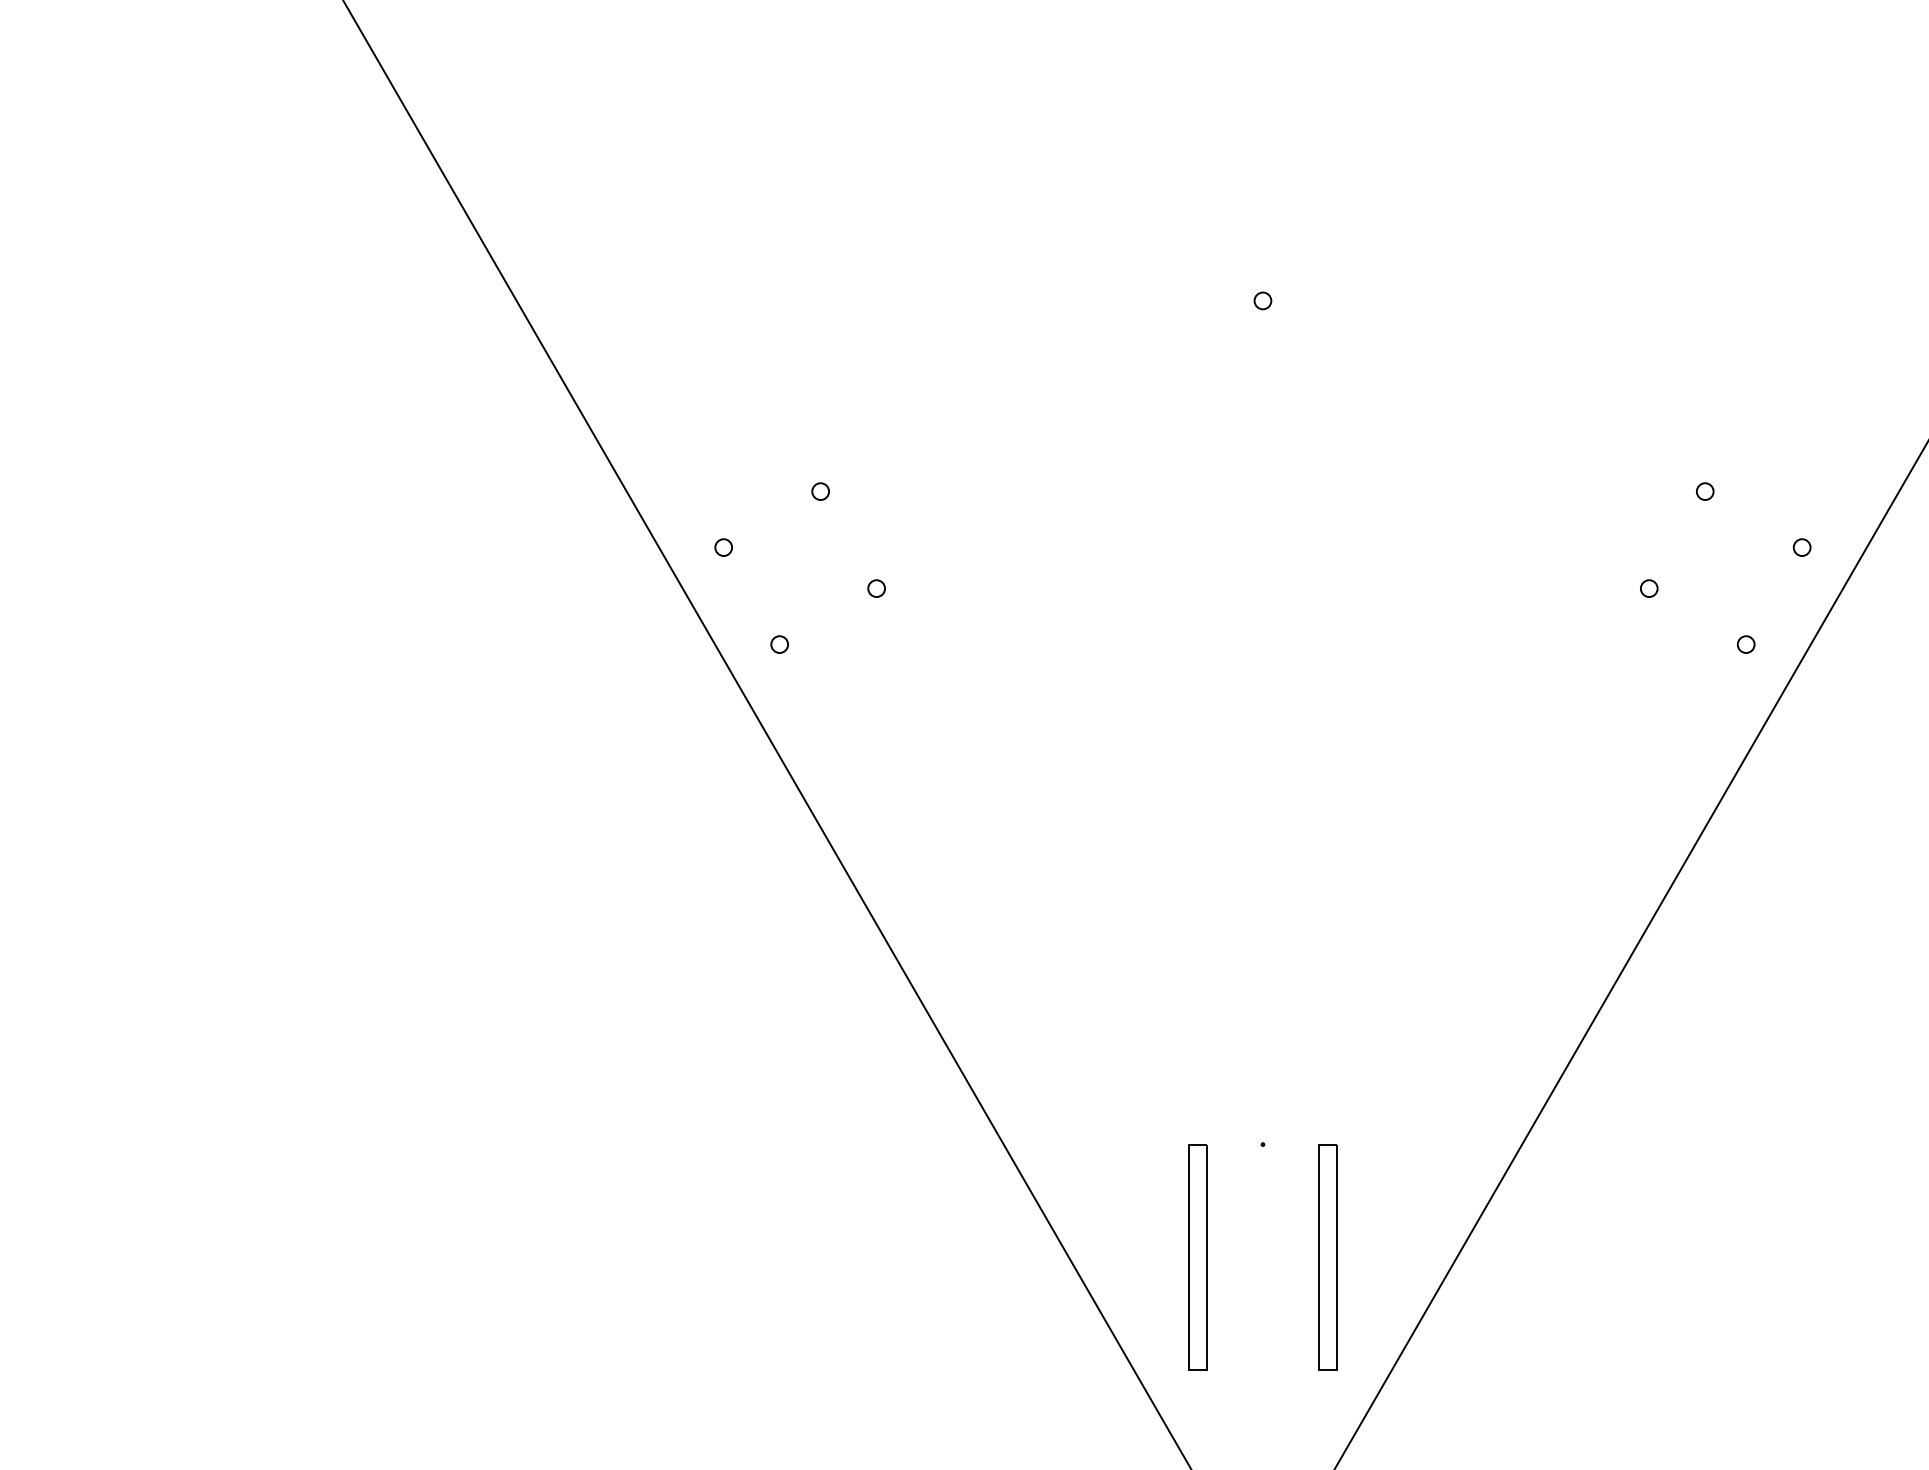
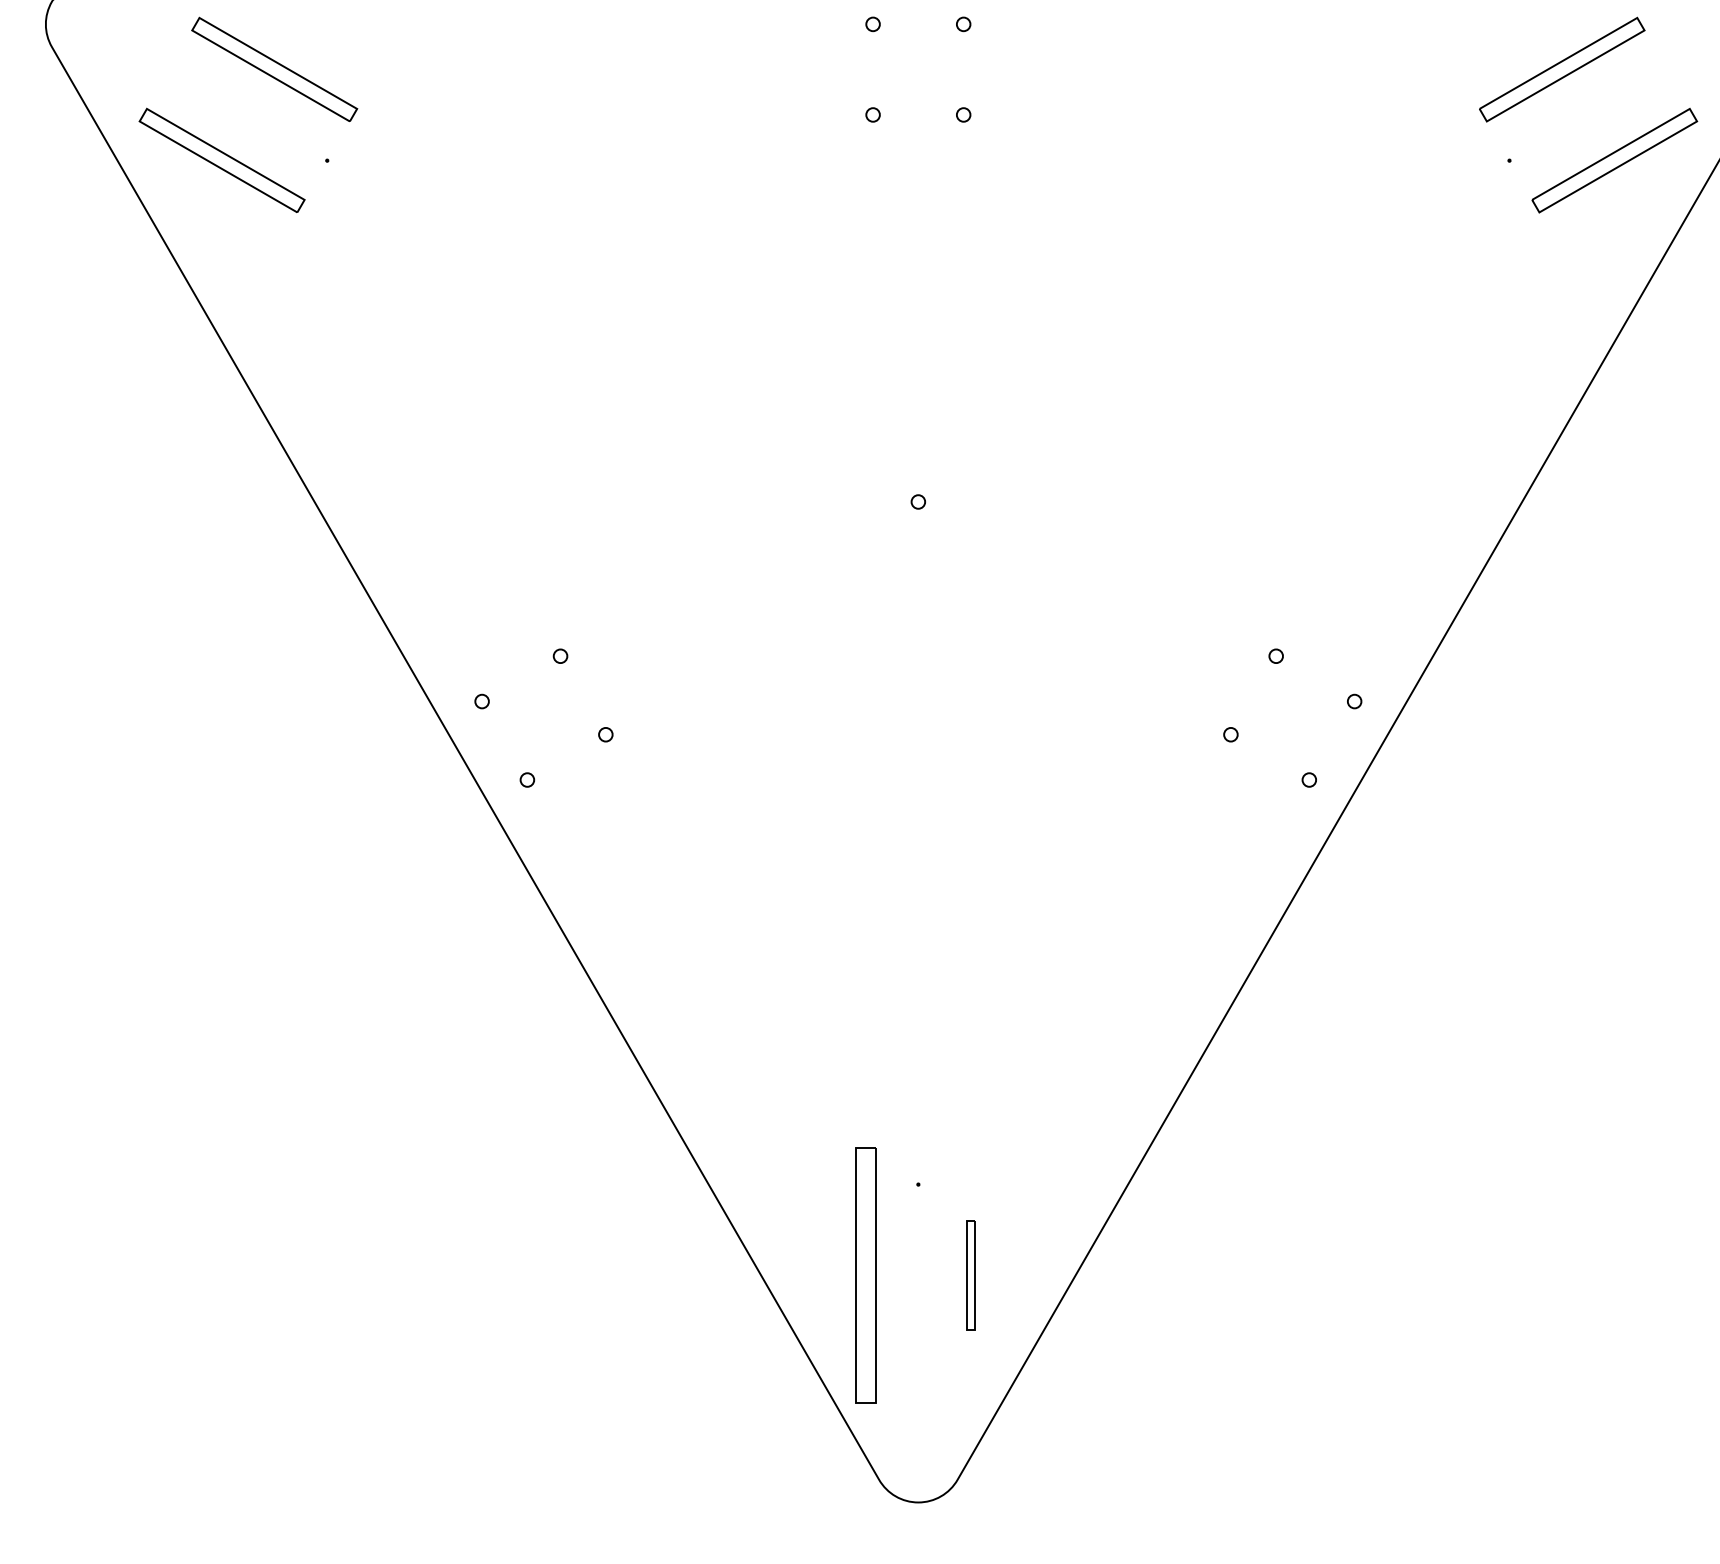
part: (1197, 1256) -> (865, 1275), size x1.4
part: (1327, 1256) -> (970, 1275), size x0.6

